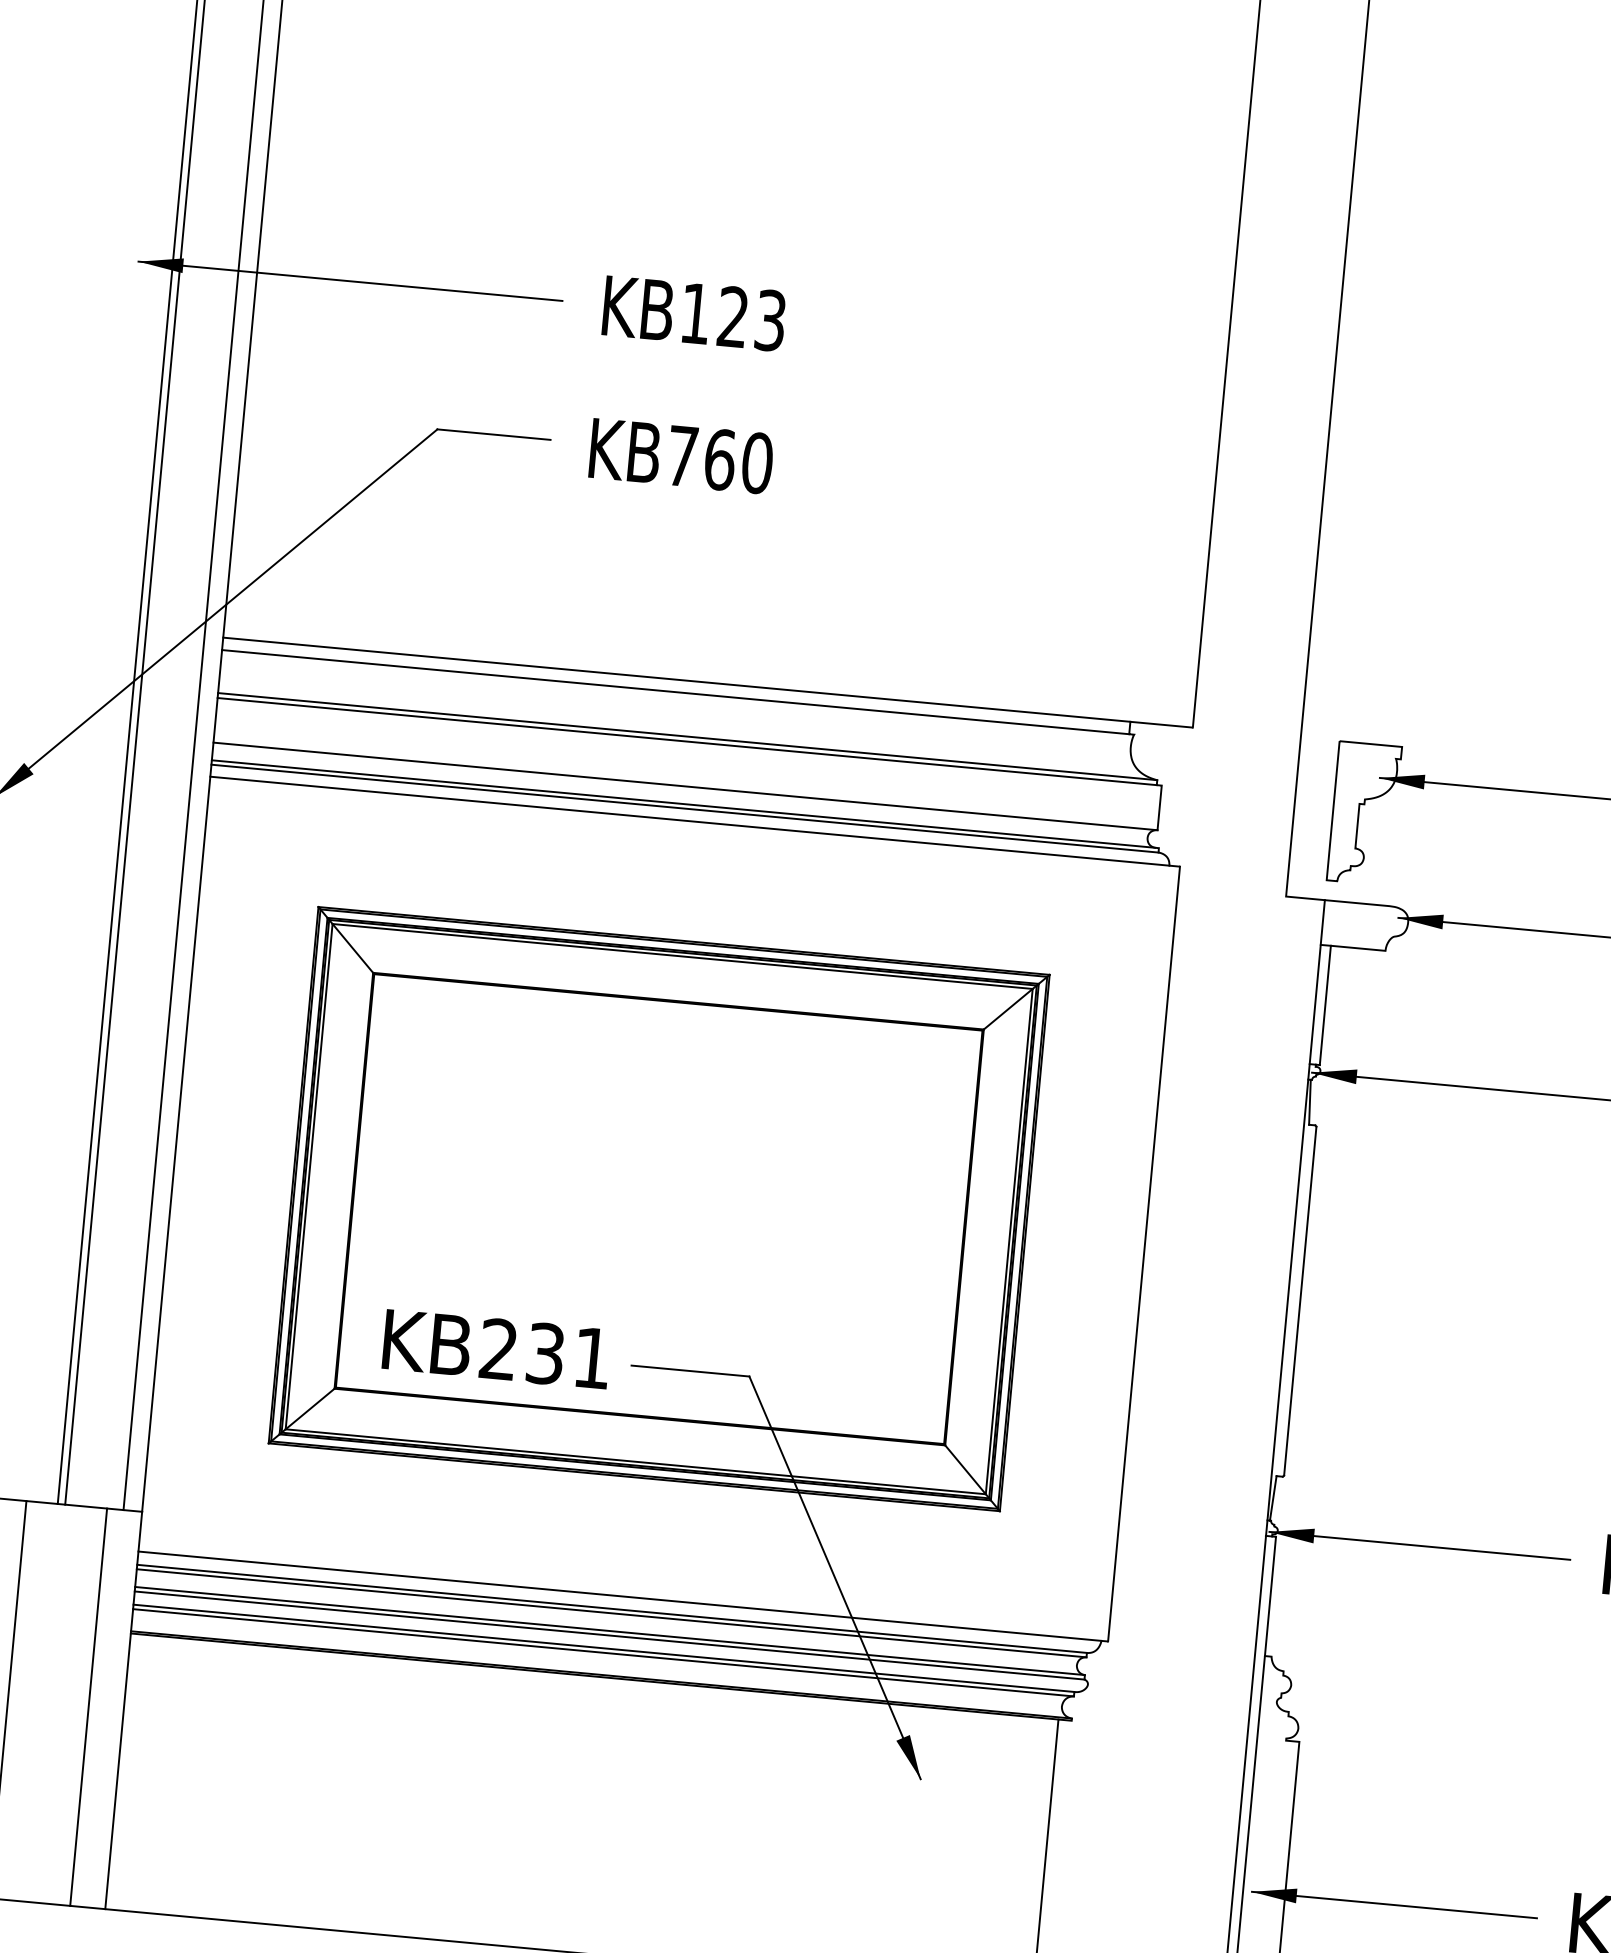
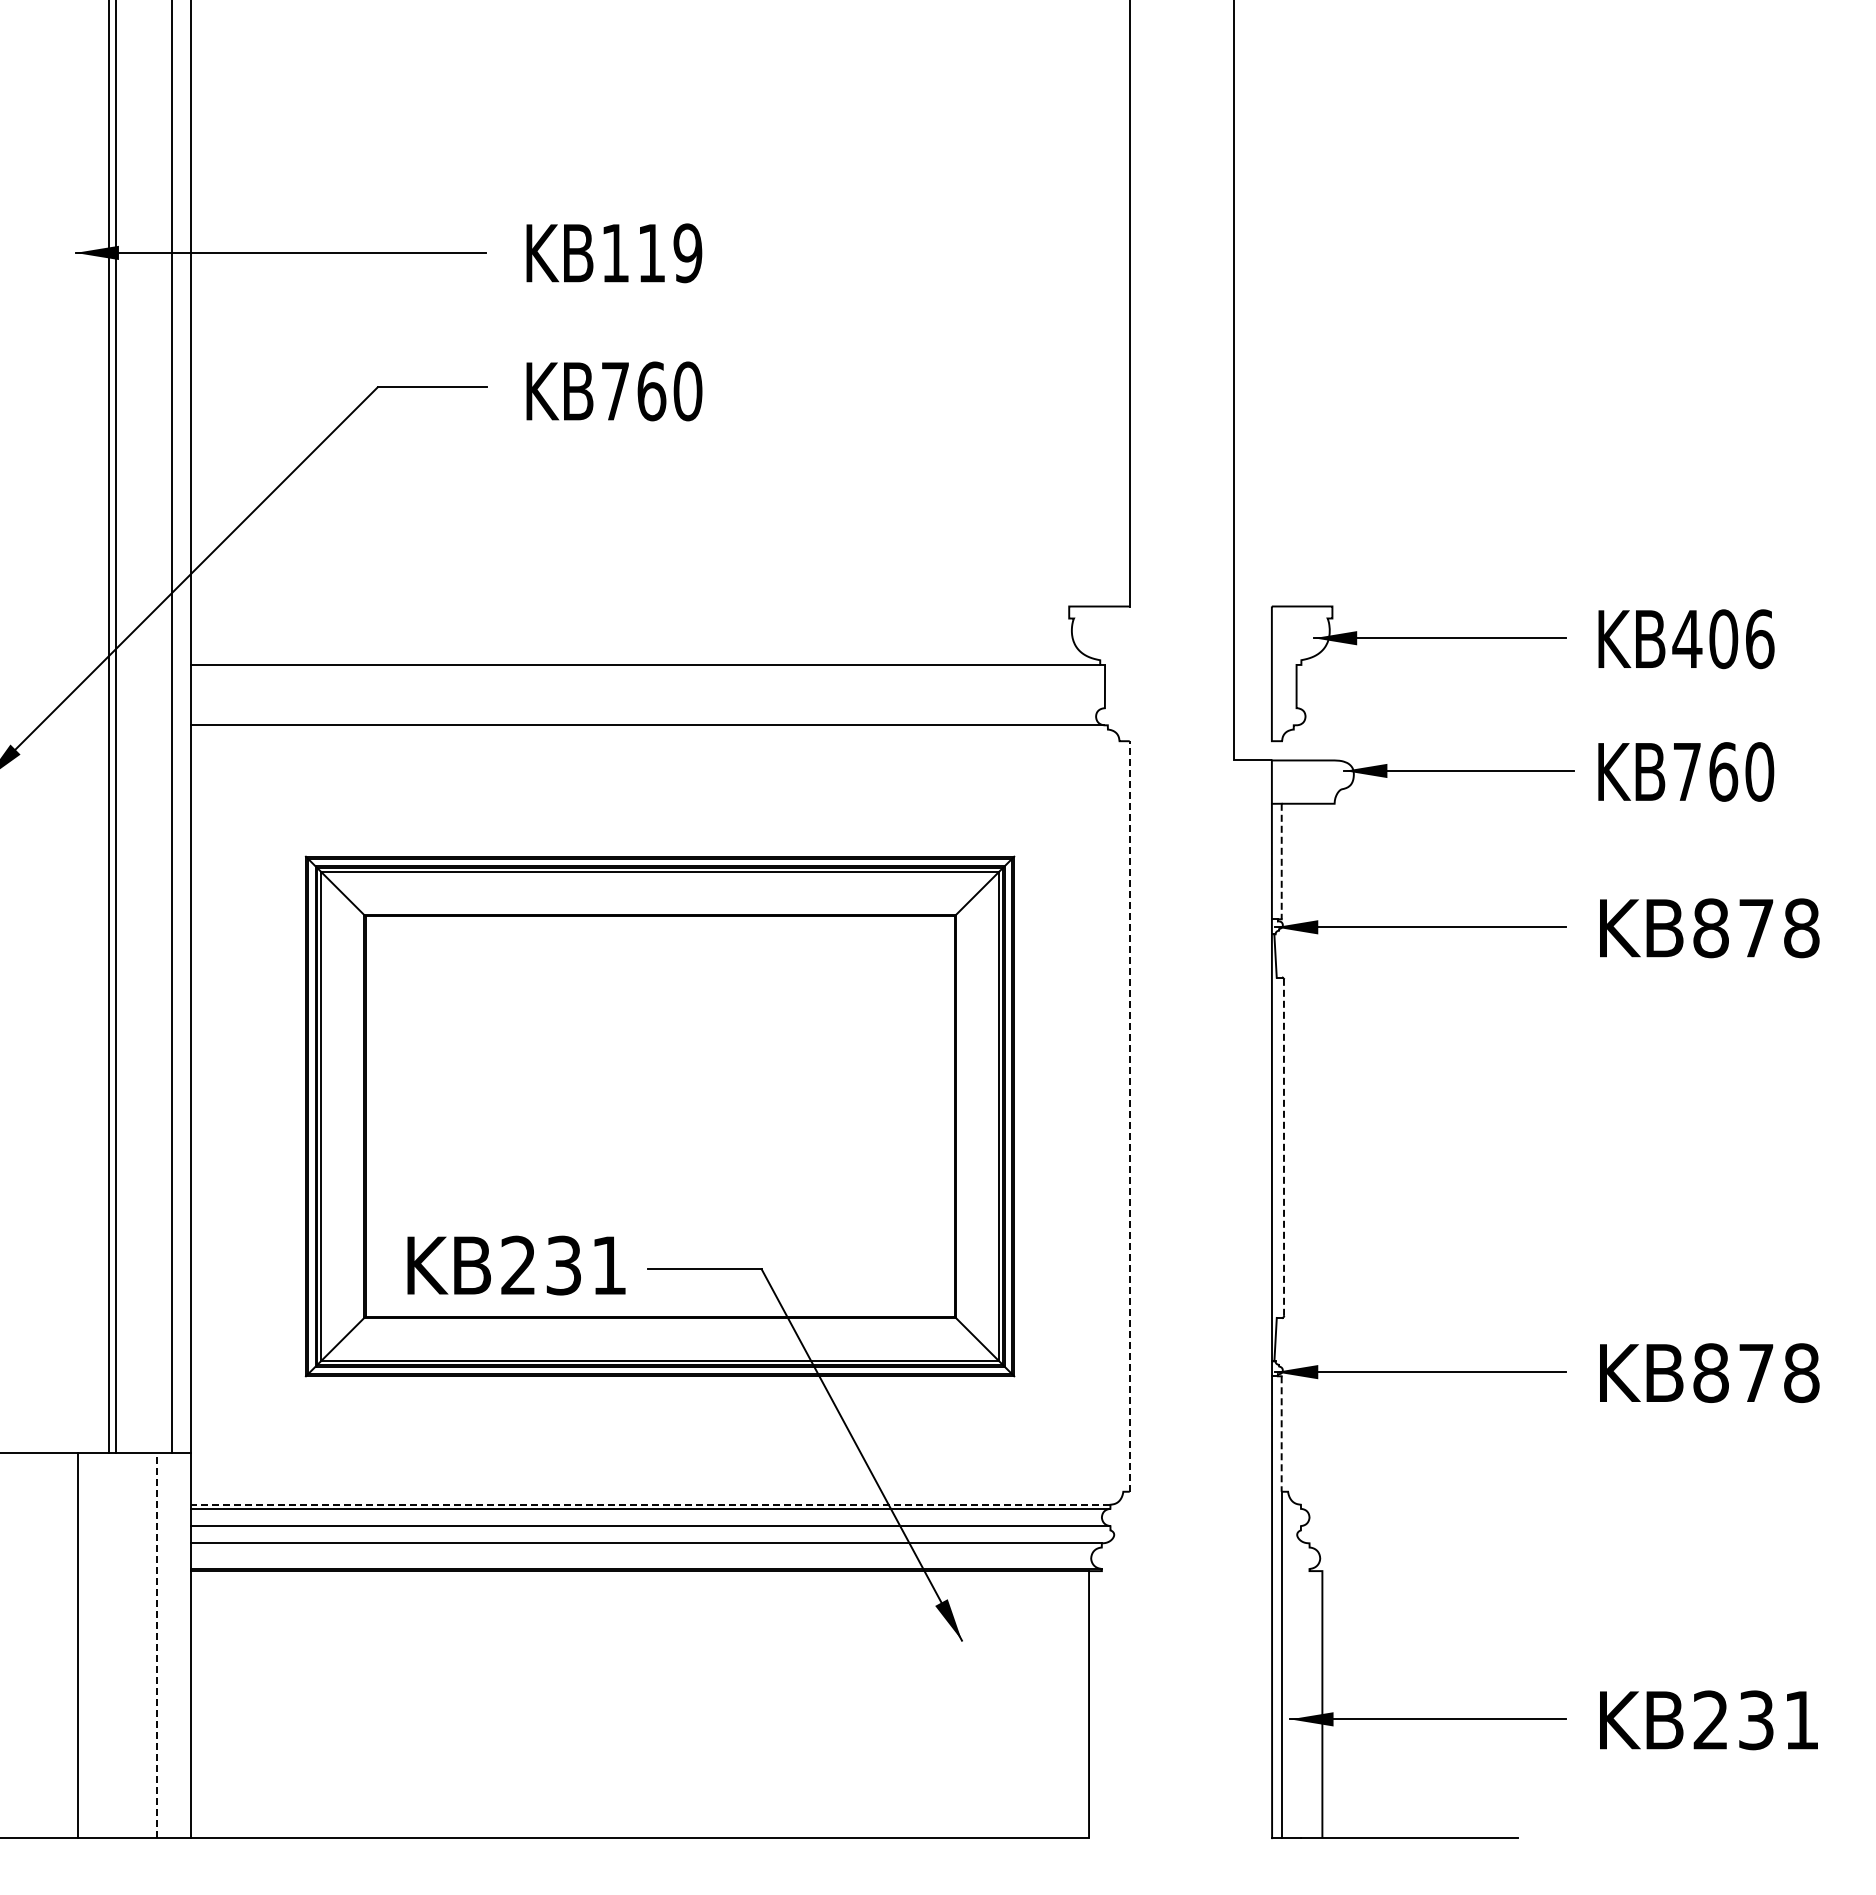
text: (752, 319) -> (670, 253), KB123 -> KB119
line: (676, 679) -> (629, 606), removed
line: (675, 692) -> (629, 618), removed
line: (687, 736) -> (645, 660), removed
line: (685, 786) -> (647, 708), removed
line: (684, 808) -> (648, 729), removed
line: (689, 821) -> (654, 741), removed
line: (1325, 1005) -> (1281, 861), solid -> dashed
line: (1143, 1253) -> (1129, 1115), solid -> dashed
line: (1299, 1300) -> (1283, 1147), solid -> dashed
line: (619, 1595) -> (656, 1491), removed
line: (1270, 1596) -> (1281, 1434), solid -> dashed
line: (612, 1608) -> (650, 1504), solid -> dashed
line: (609, 1635) -> (650, 1530), removed
line: (602, 1652) -> (645, 1547), removed
line: (88, 1707) -> (156, 1645), solid -> dashed

